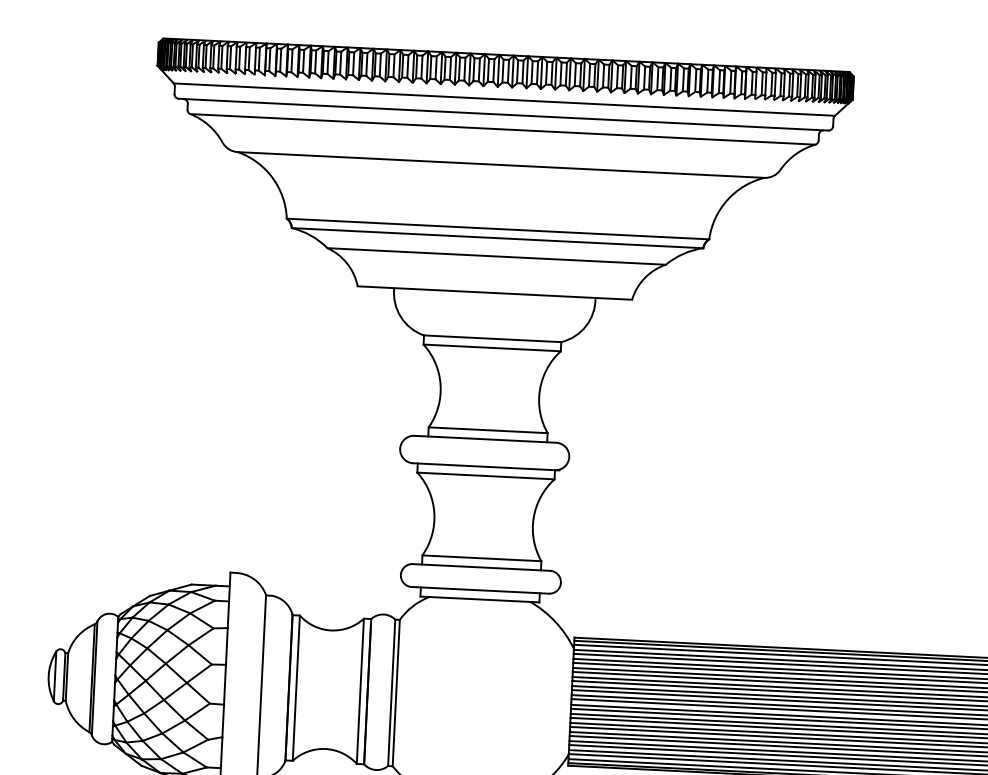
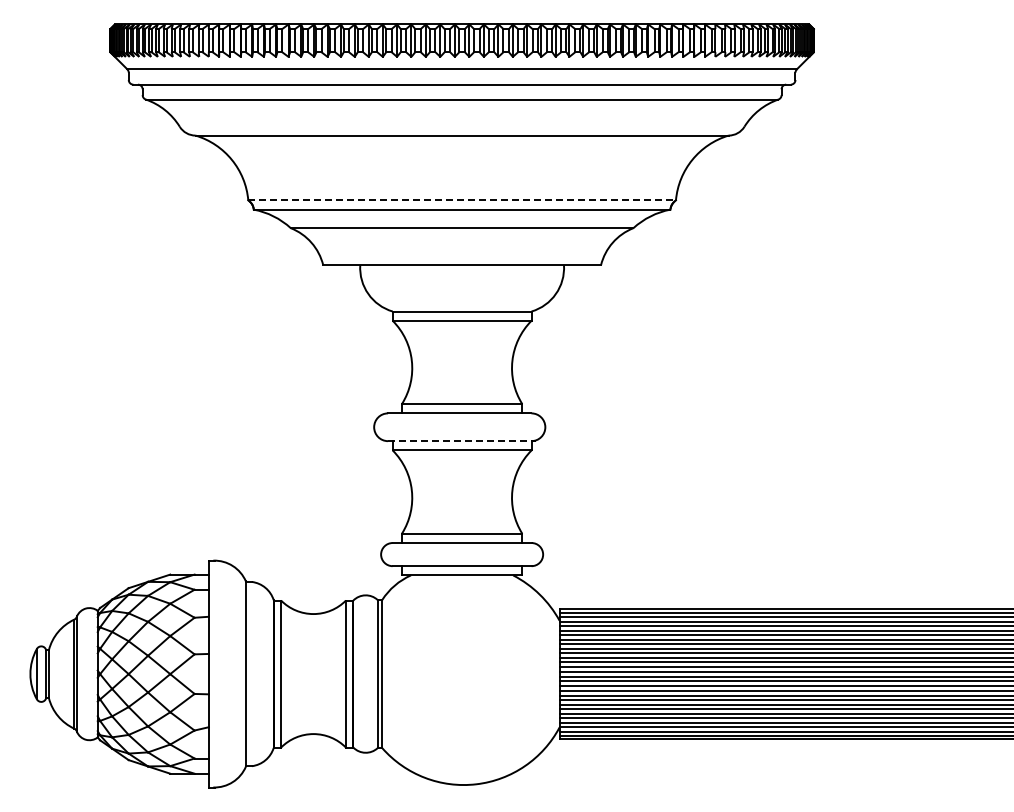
line: (498, 229) -> (462, 200), solid -> dashed
line: (486, 467) -> (462, 441), solid -> dashed

